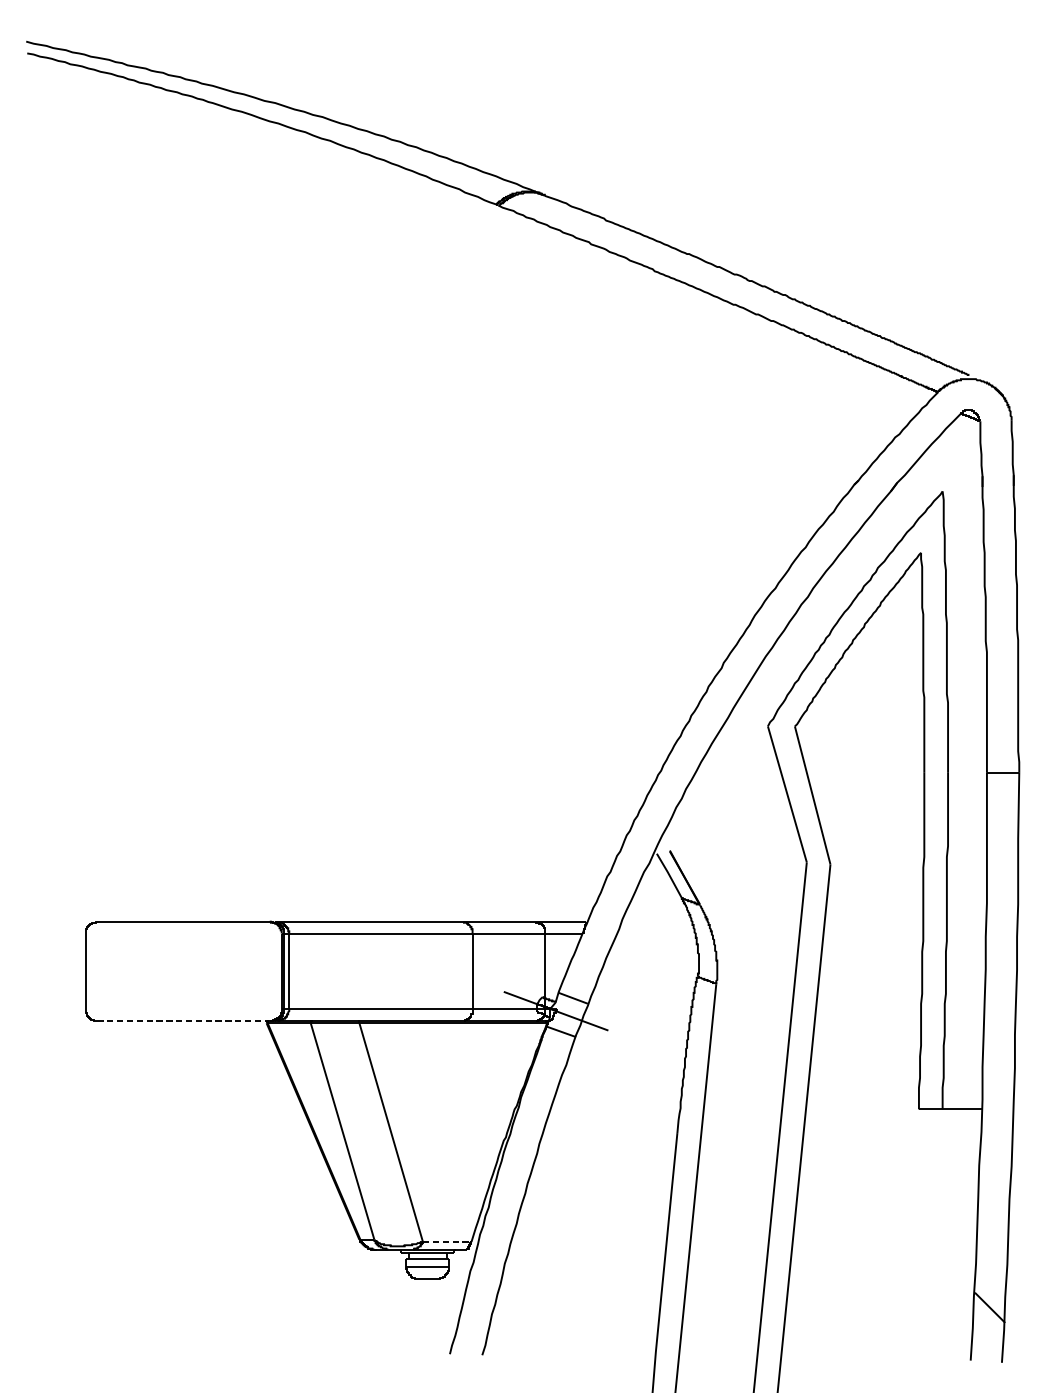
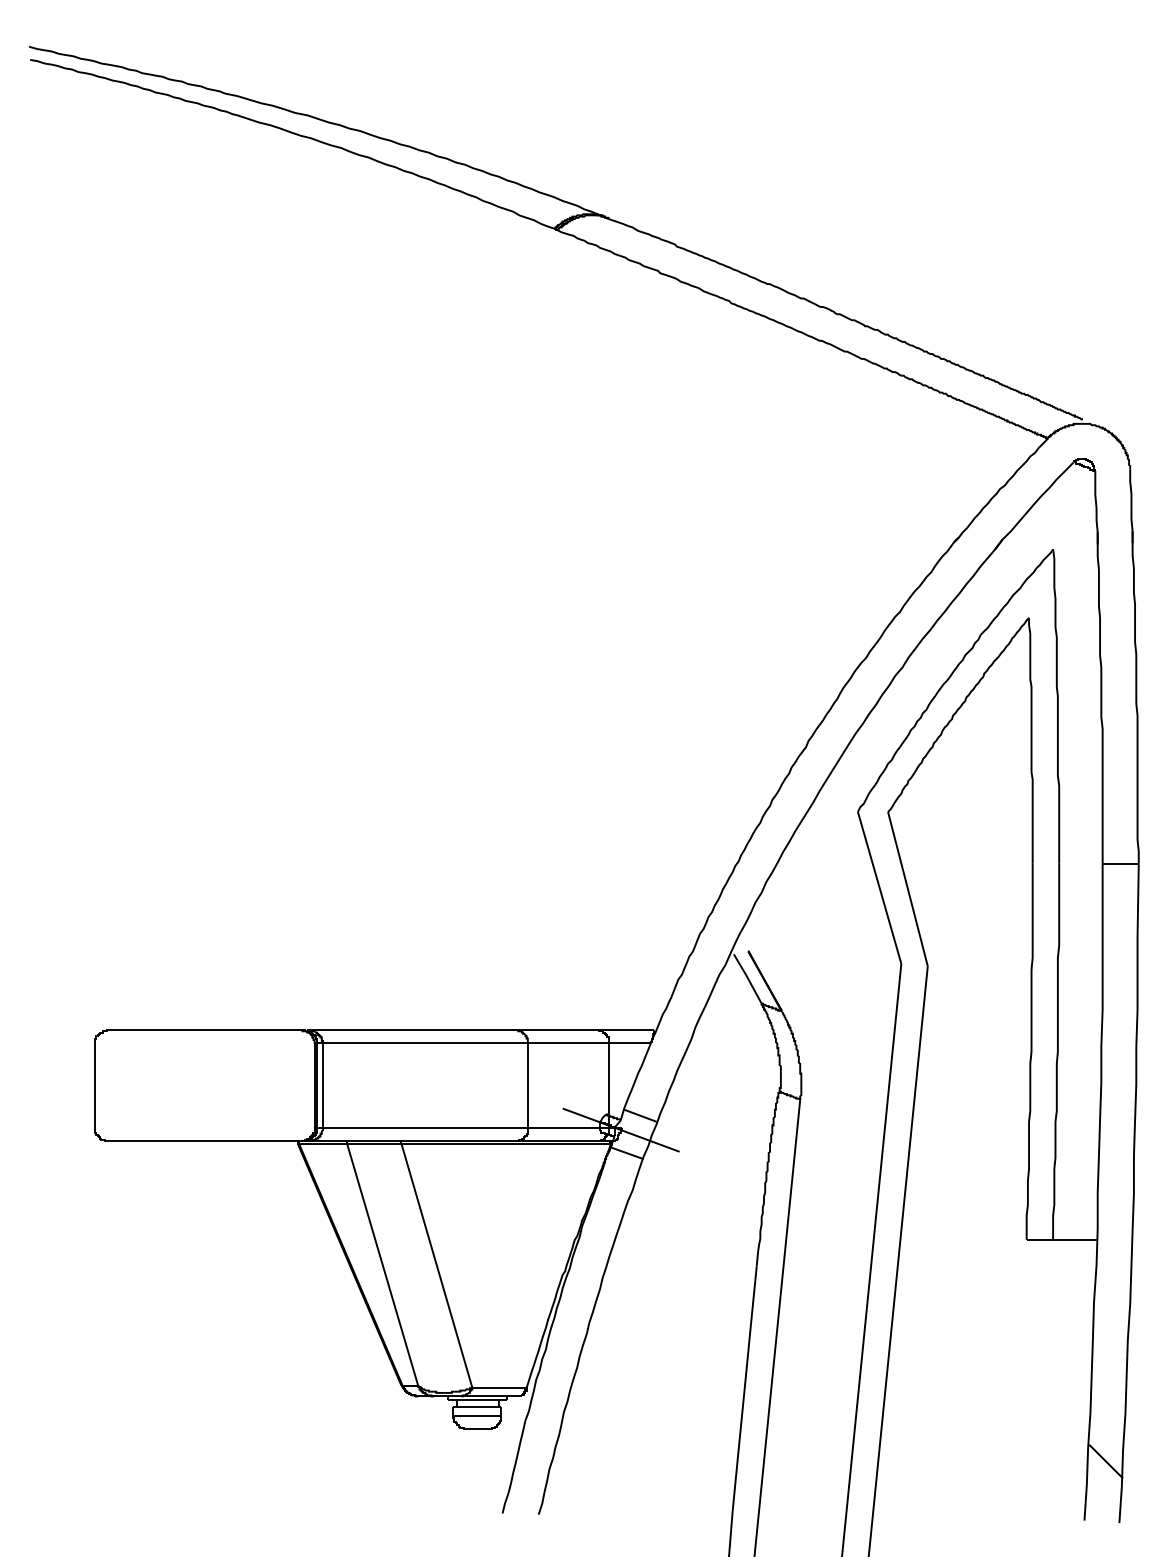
line: (184, 1021) -> (205, 1141), dashed -> solid
line: (448, 1242) -> (500, 1388), dashed -> solid

